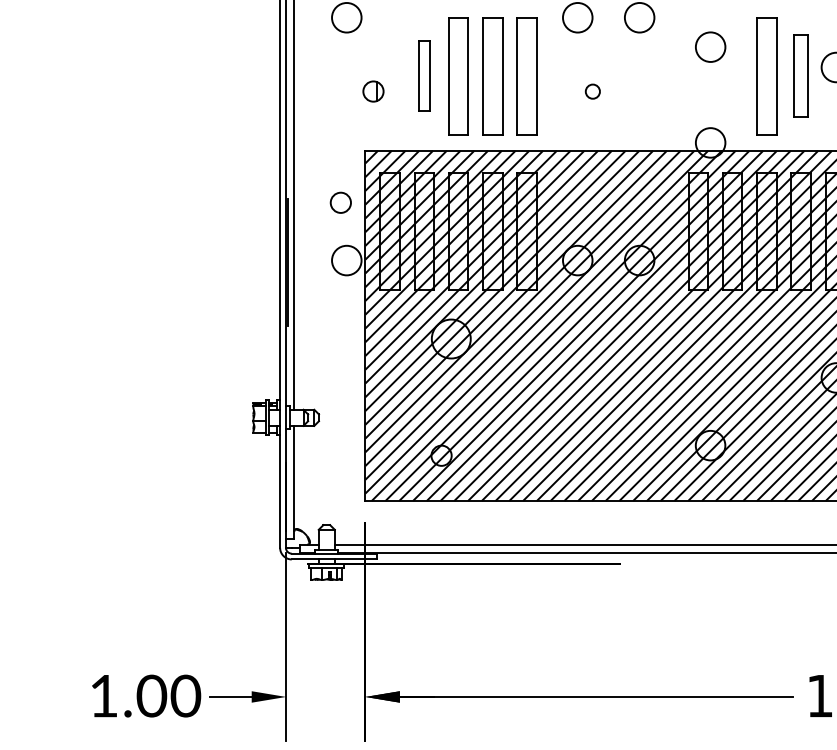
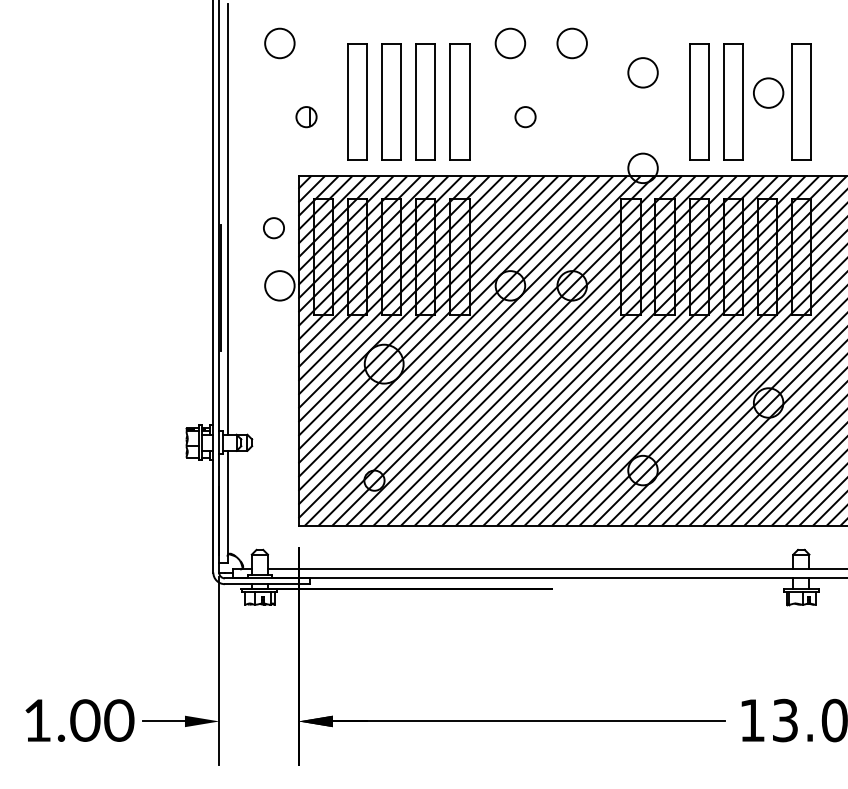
part: (424, 75) -> (357, 101), size x1.67
part: (801, 75) -> (733, 101), size x1.43
circle: (592, 91) -> (525, 117), size x1.43

